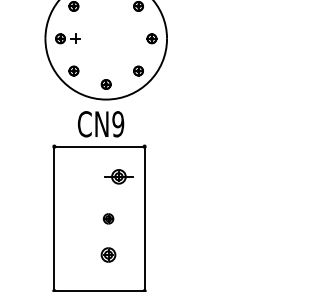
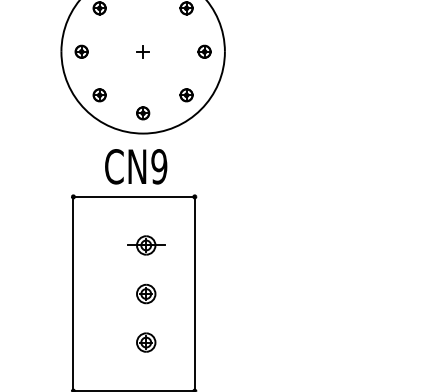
part: (75, 38) -> (142, 51), moved
part: (119, 176) -> (146, 245), moved
part: (108, 218) -> (146, 293), size x1.43

